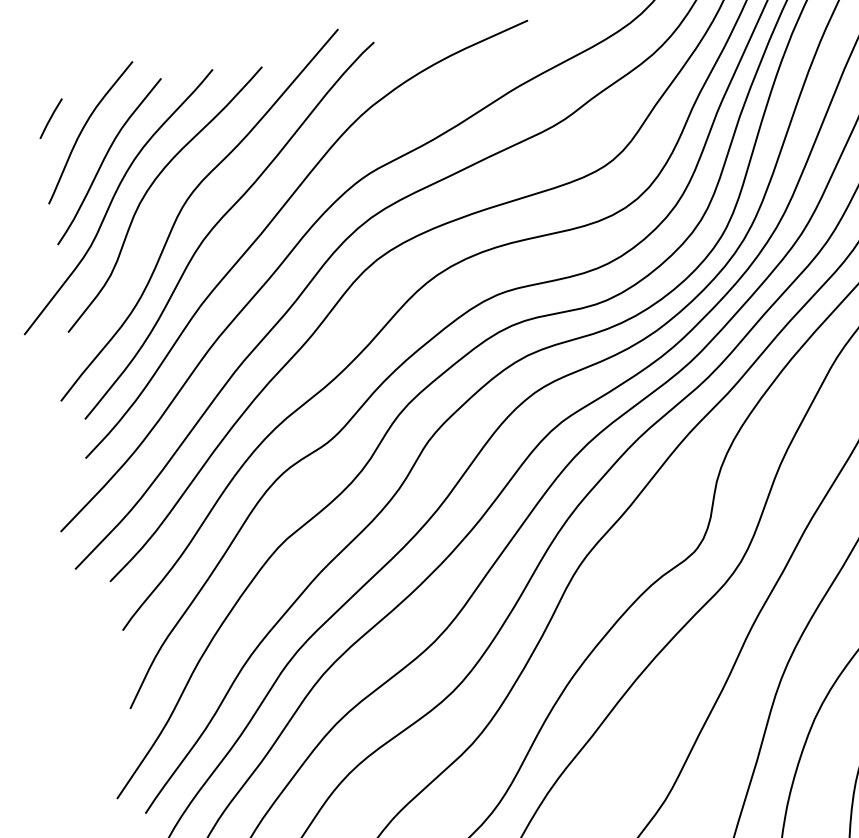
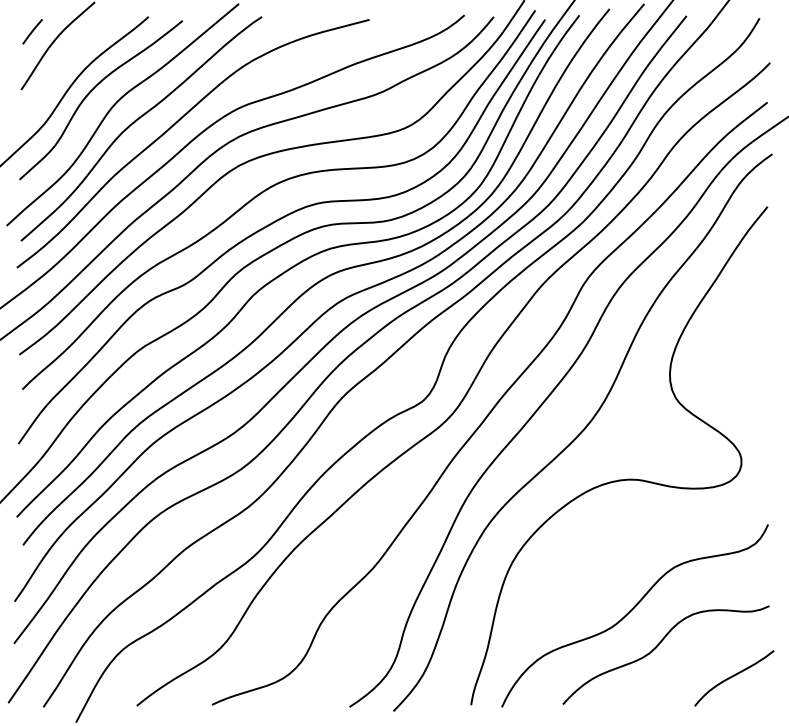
curve: (106, 158) -> (65, 65), removed

